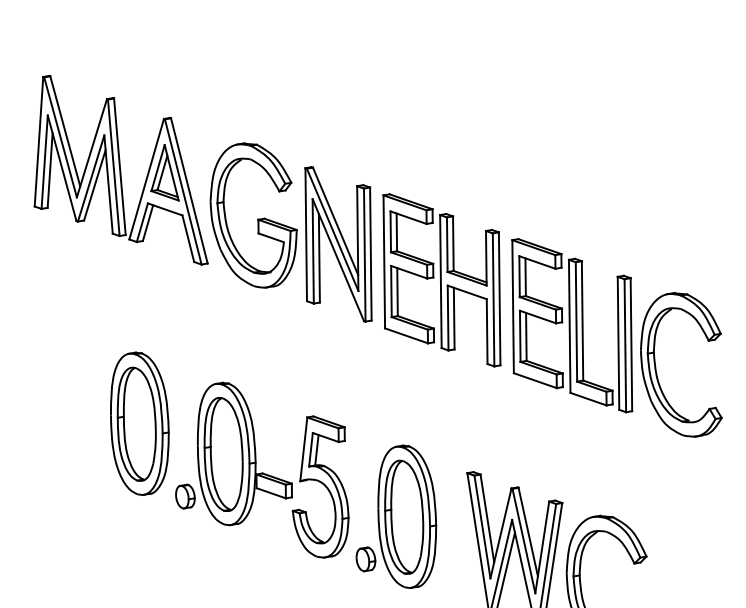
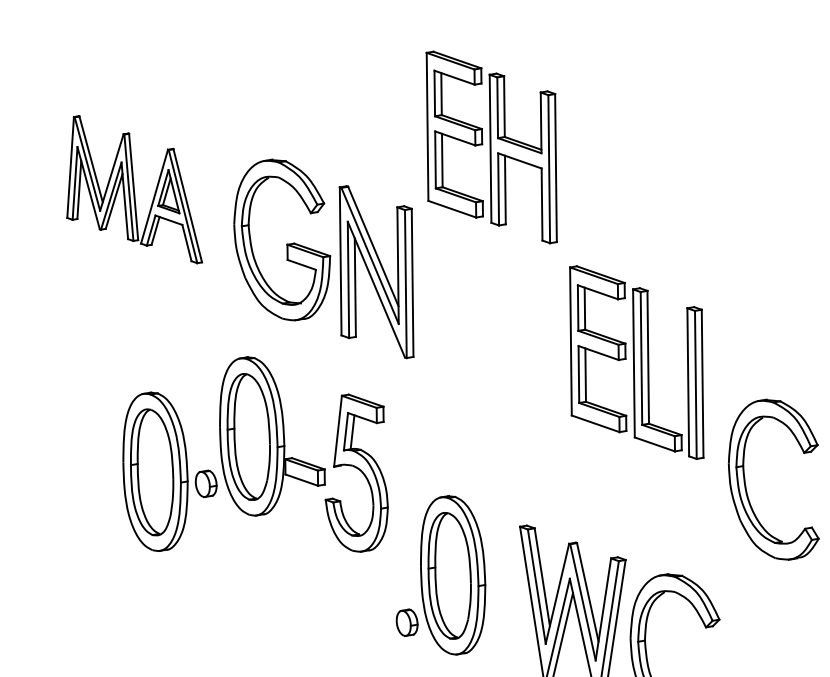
part: (120, 170) -> (133, 189), size x0.7
part: (441, 280) -> (491, 147), moved
part: (656, 366) -> (746, 481), moved
part: (262, 469) -> (292, 453), moved

